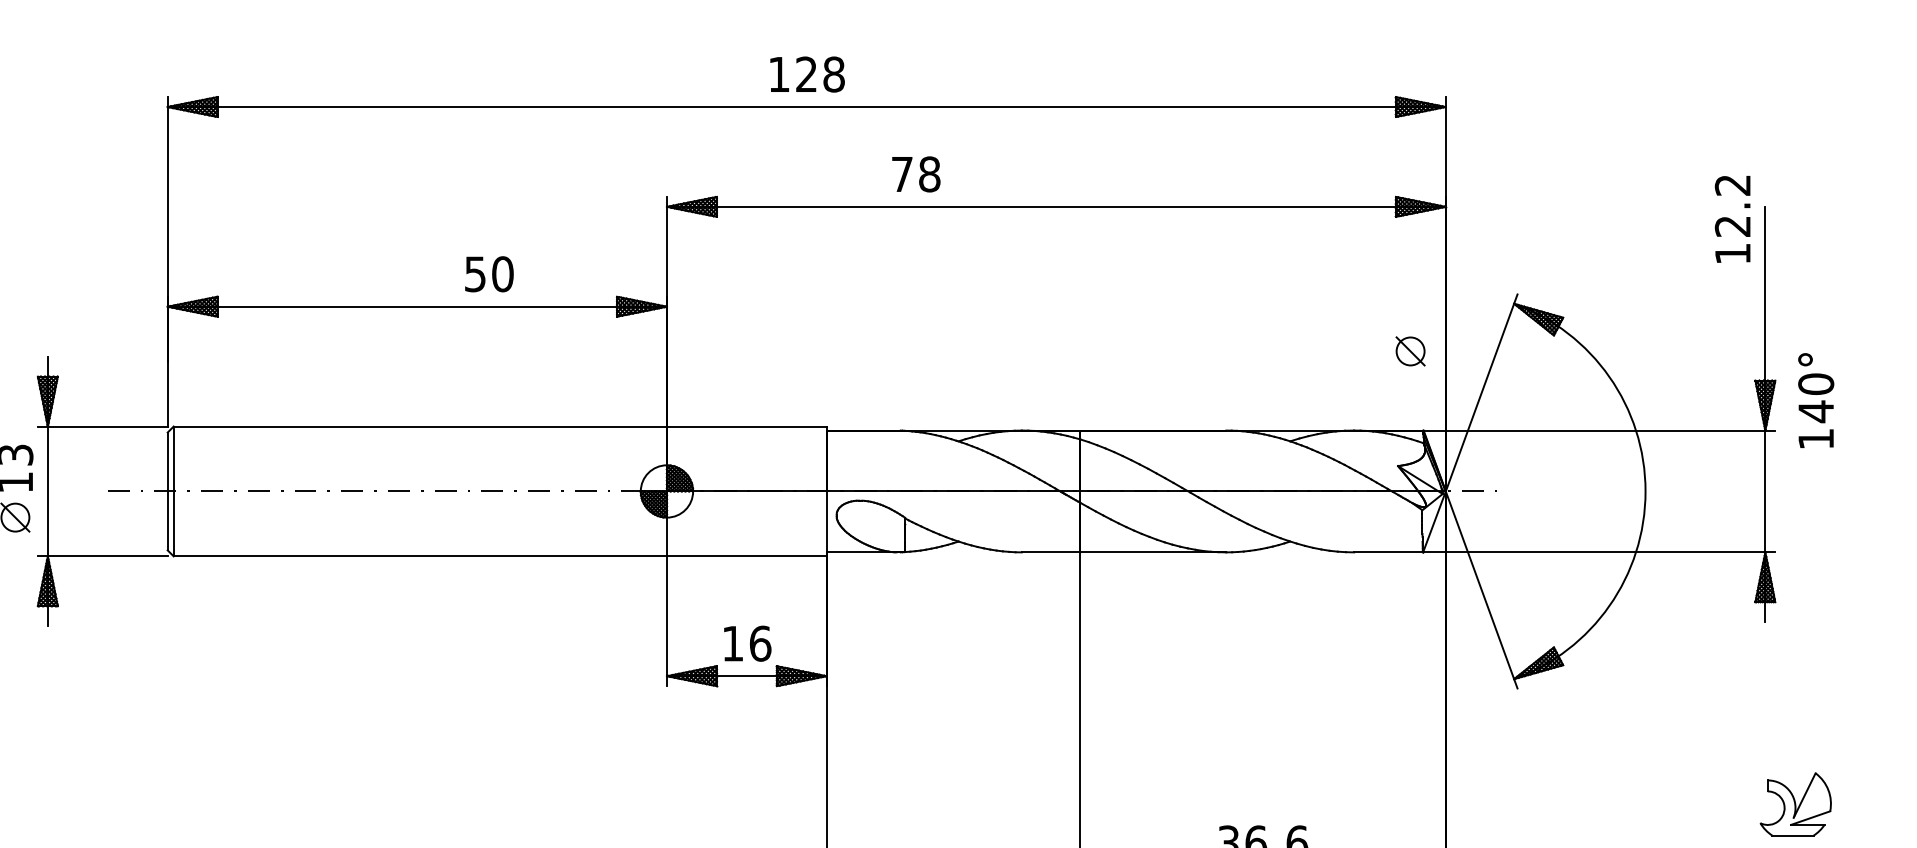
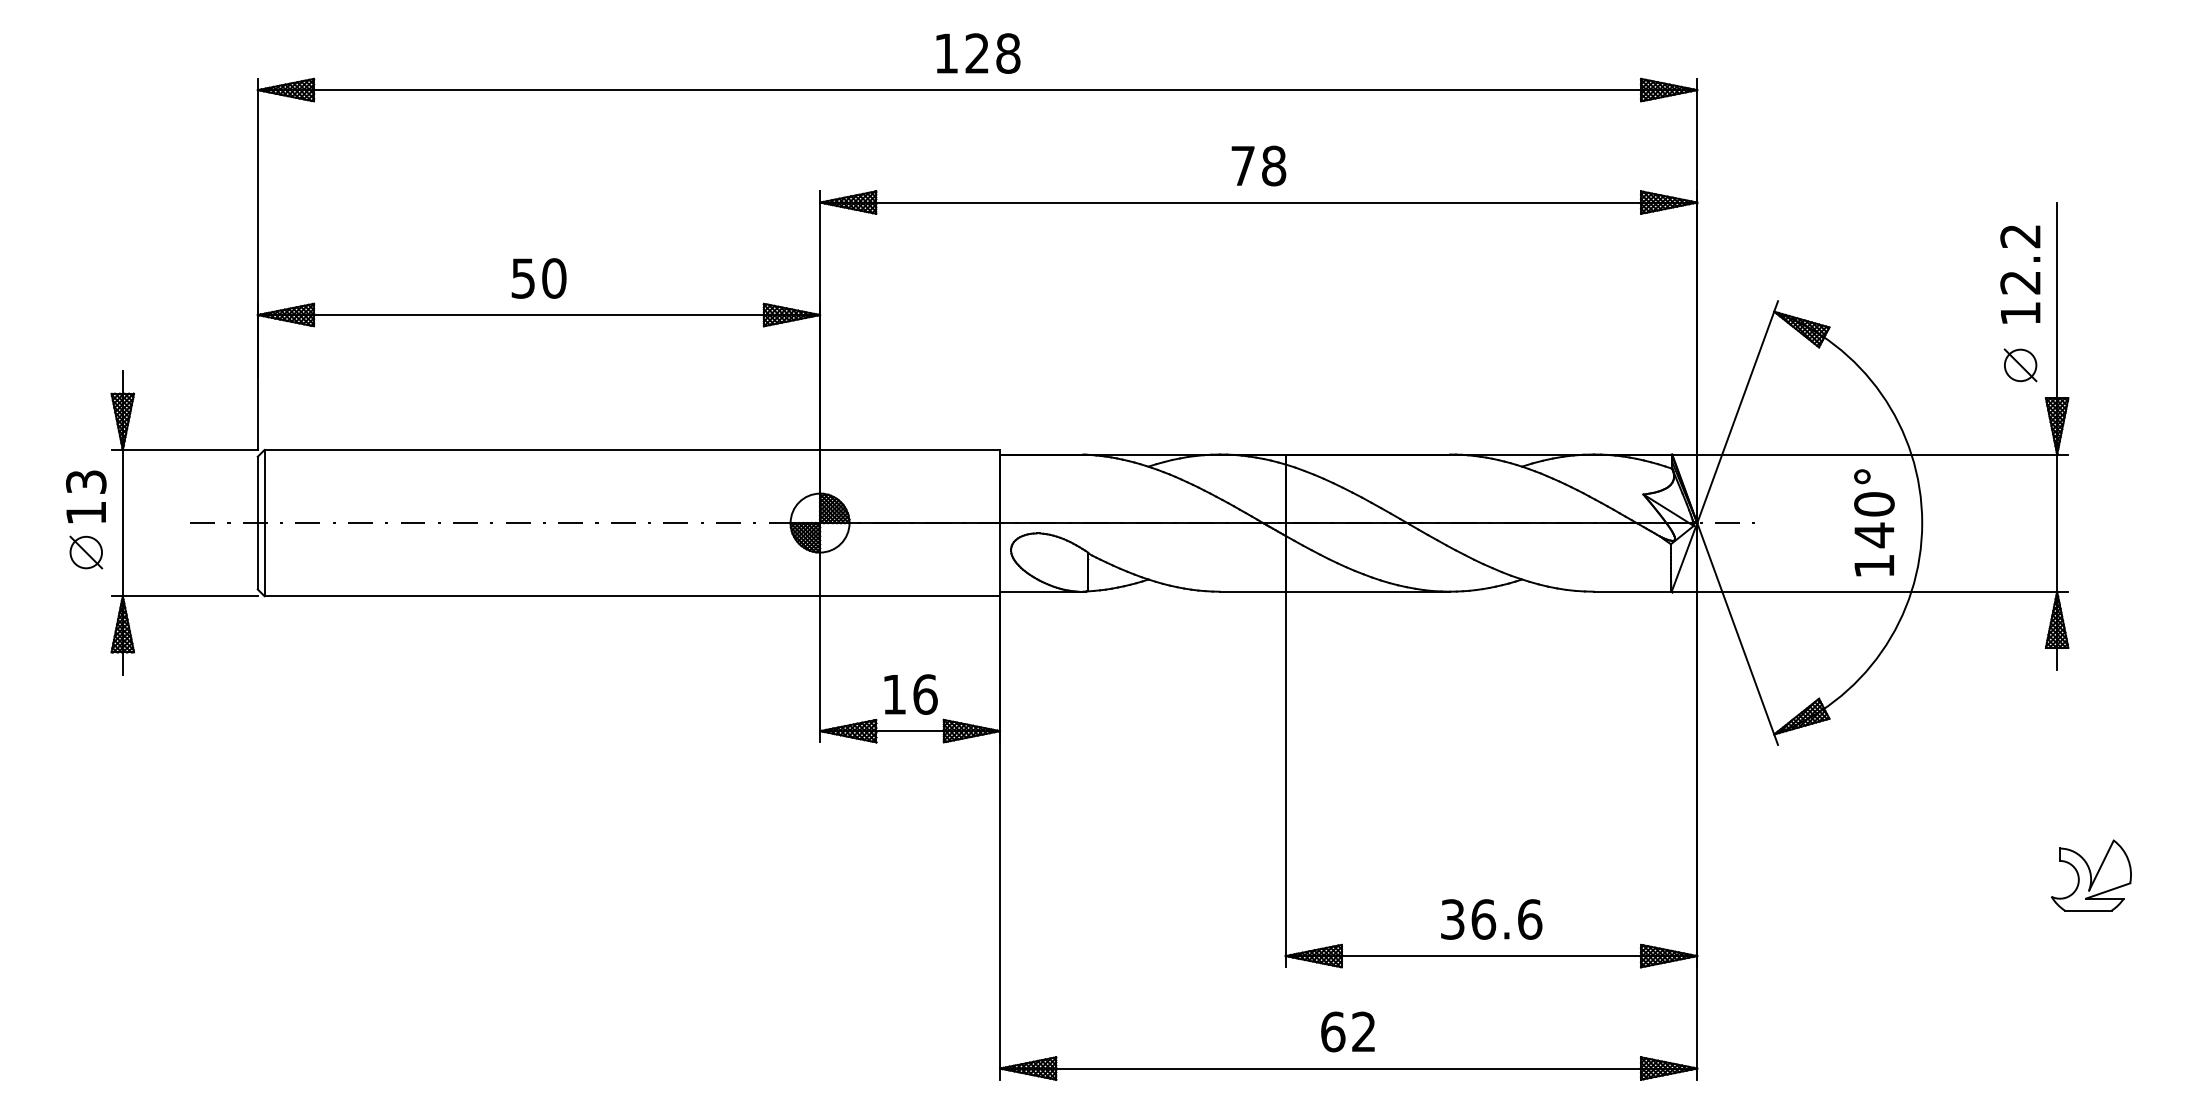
text: (915, 173) -> (1258, 165), moved
text: (1732, 219) -> (2020, 274), moved
text: (488, 274) -> (538, 278), moved
part: (1410, 351) -> (2020, 365), moved
text: (1816, 400) -> (1874, 522), moved

